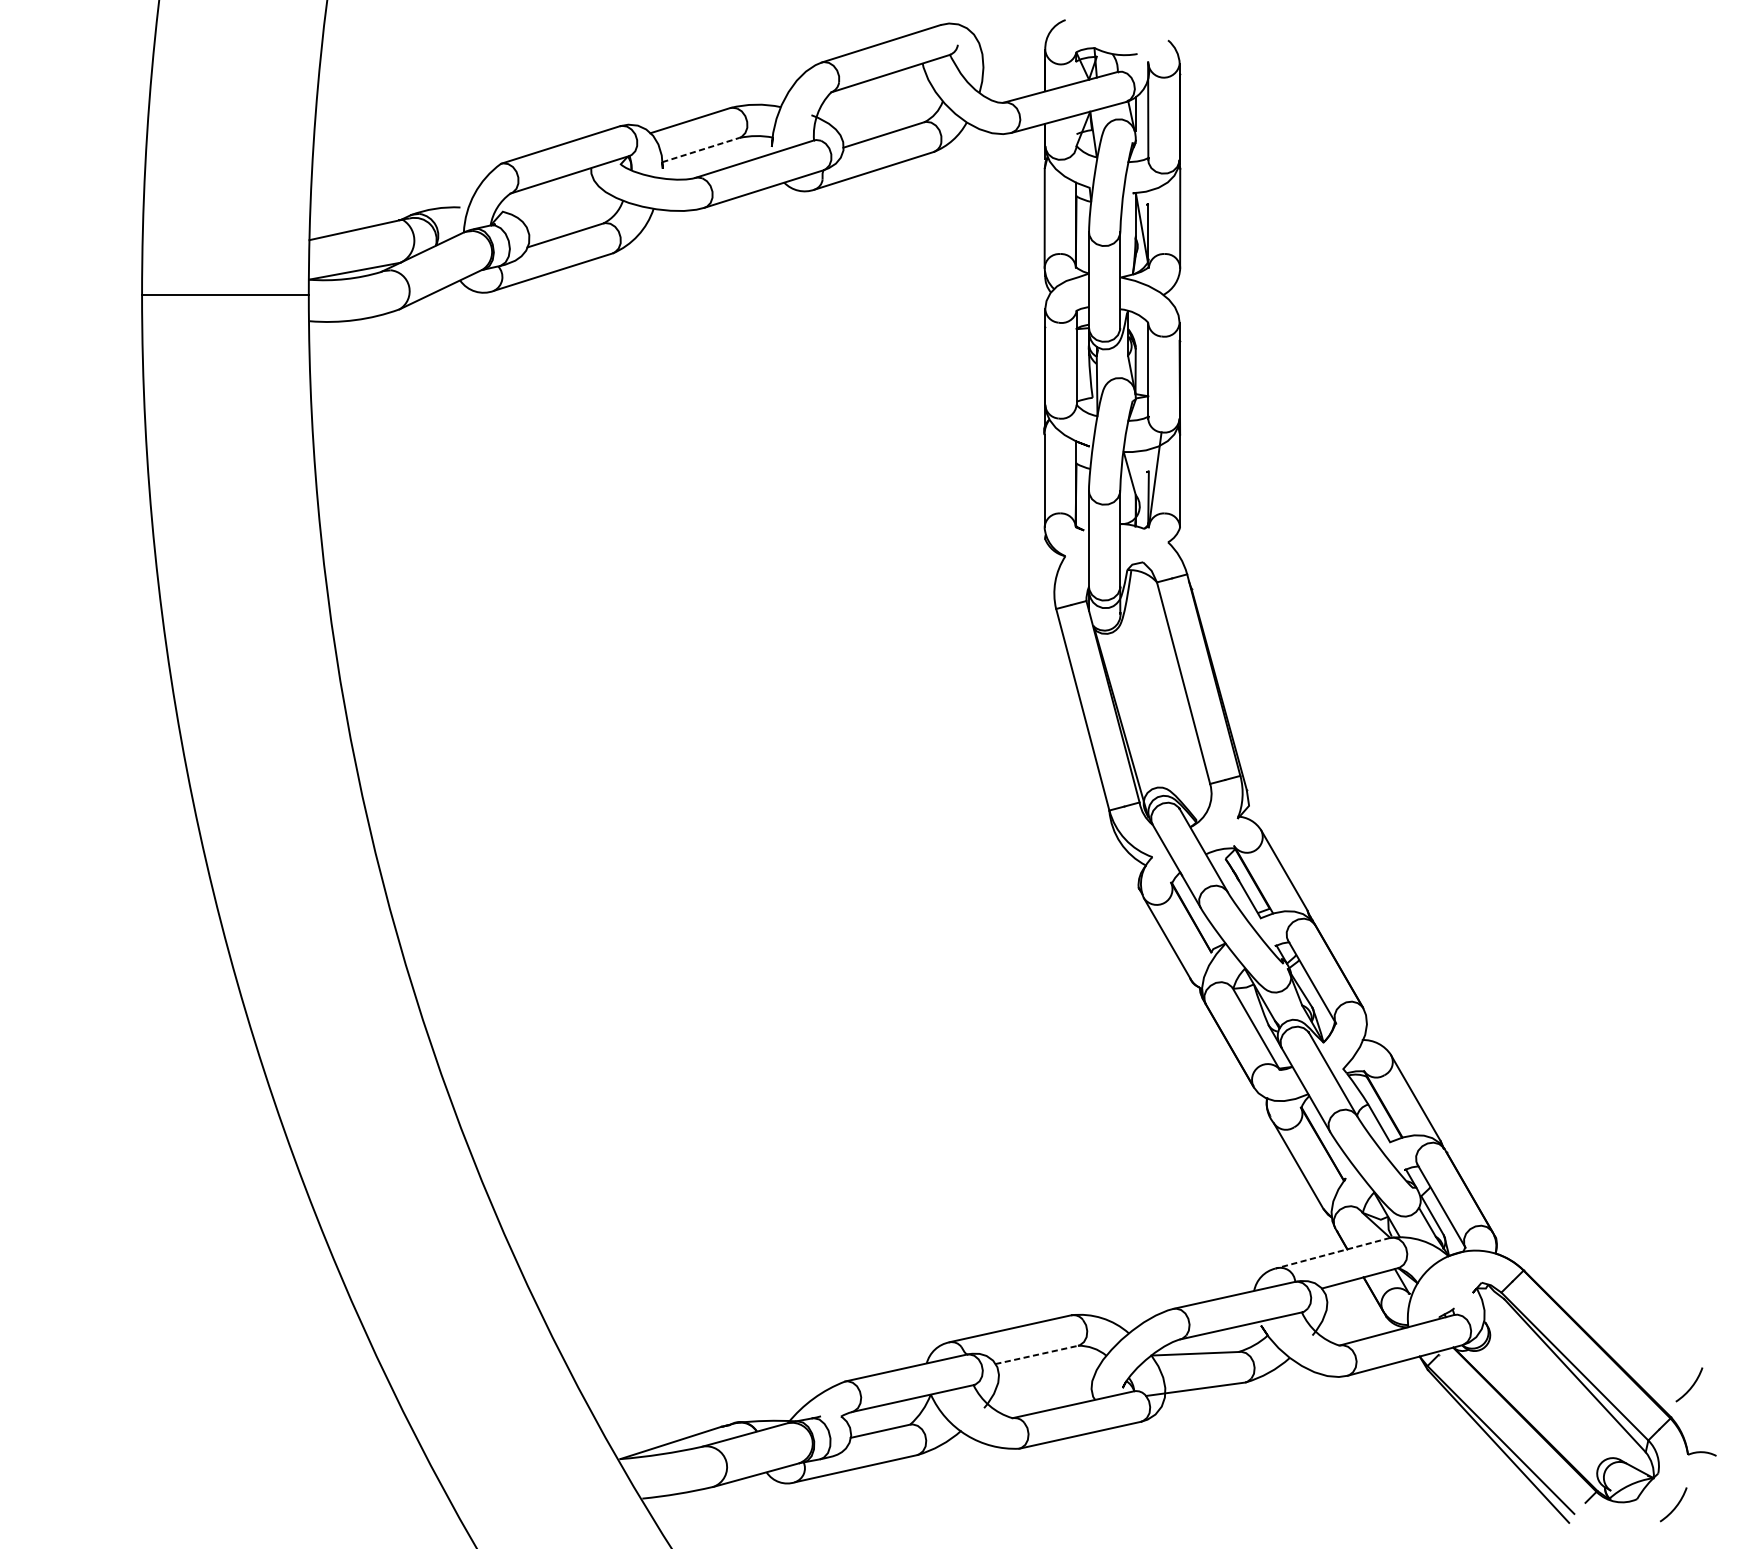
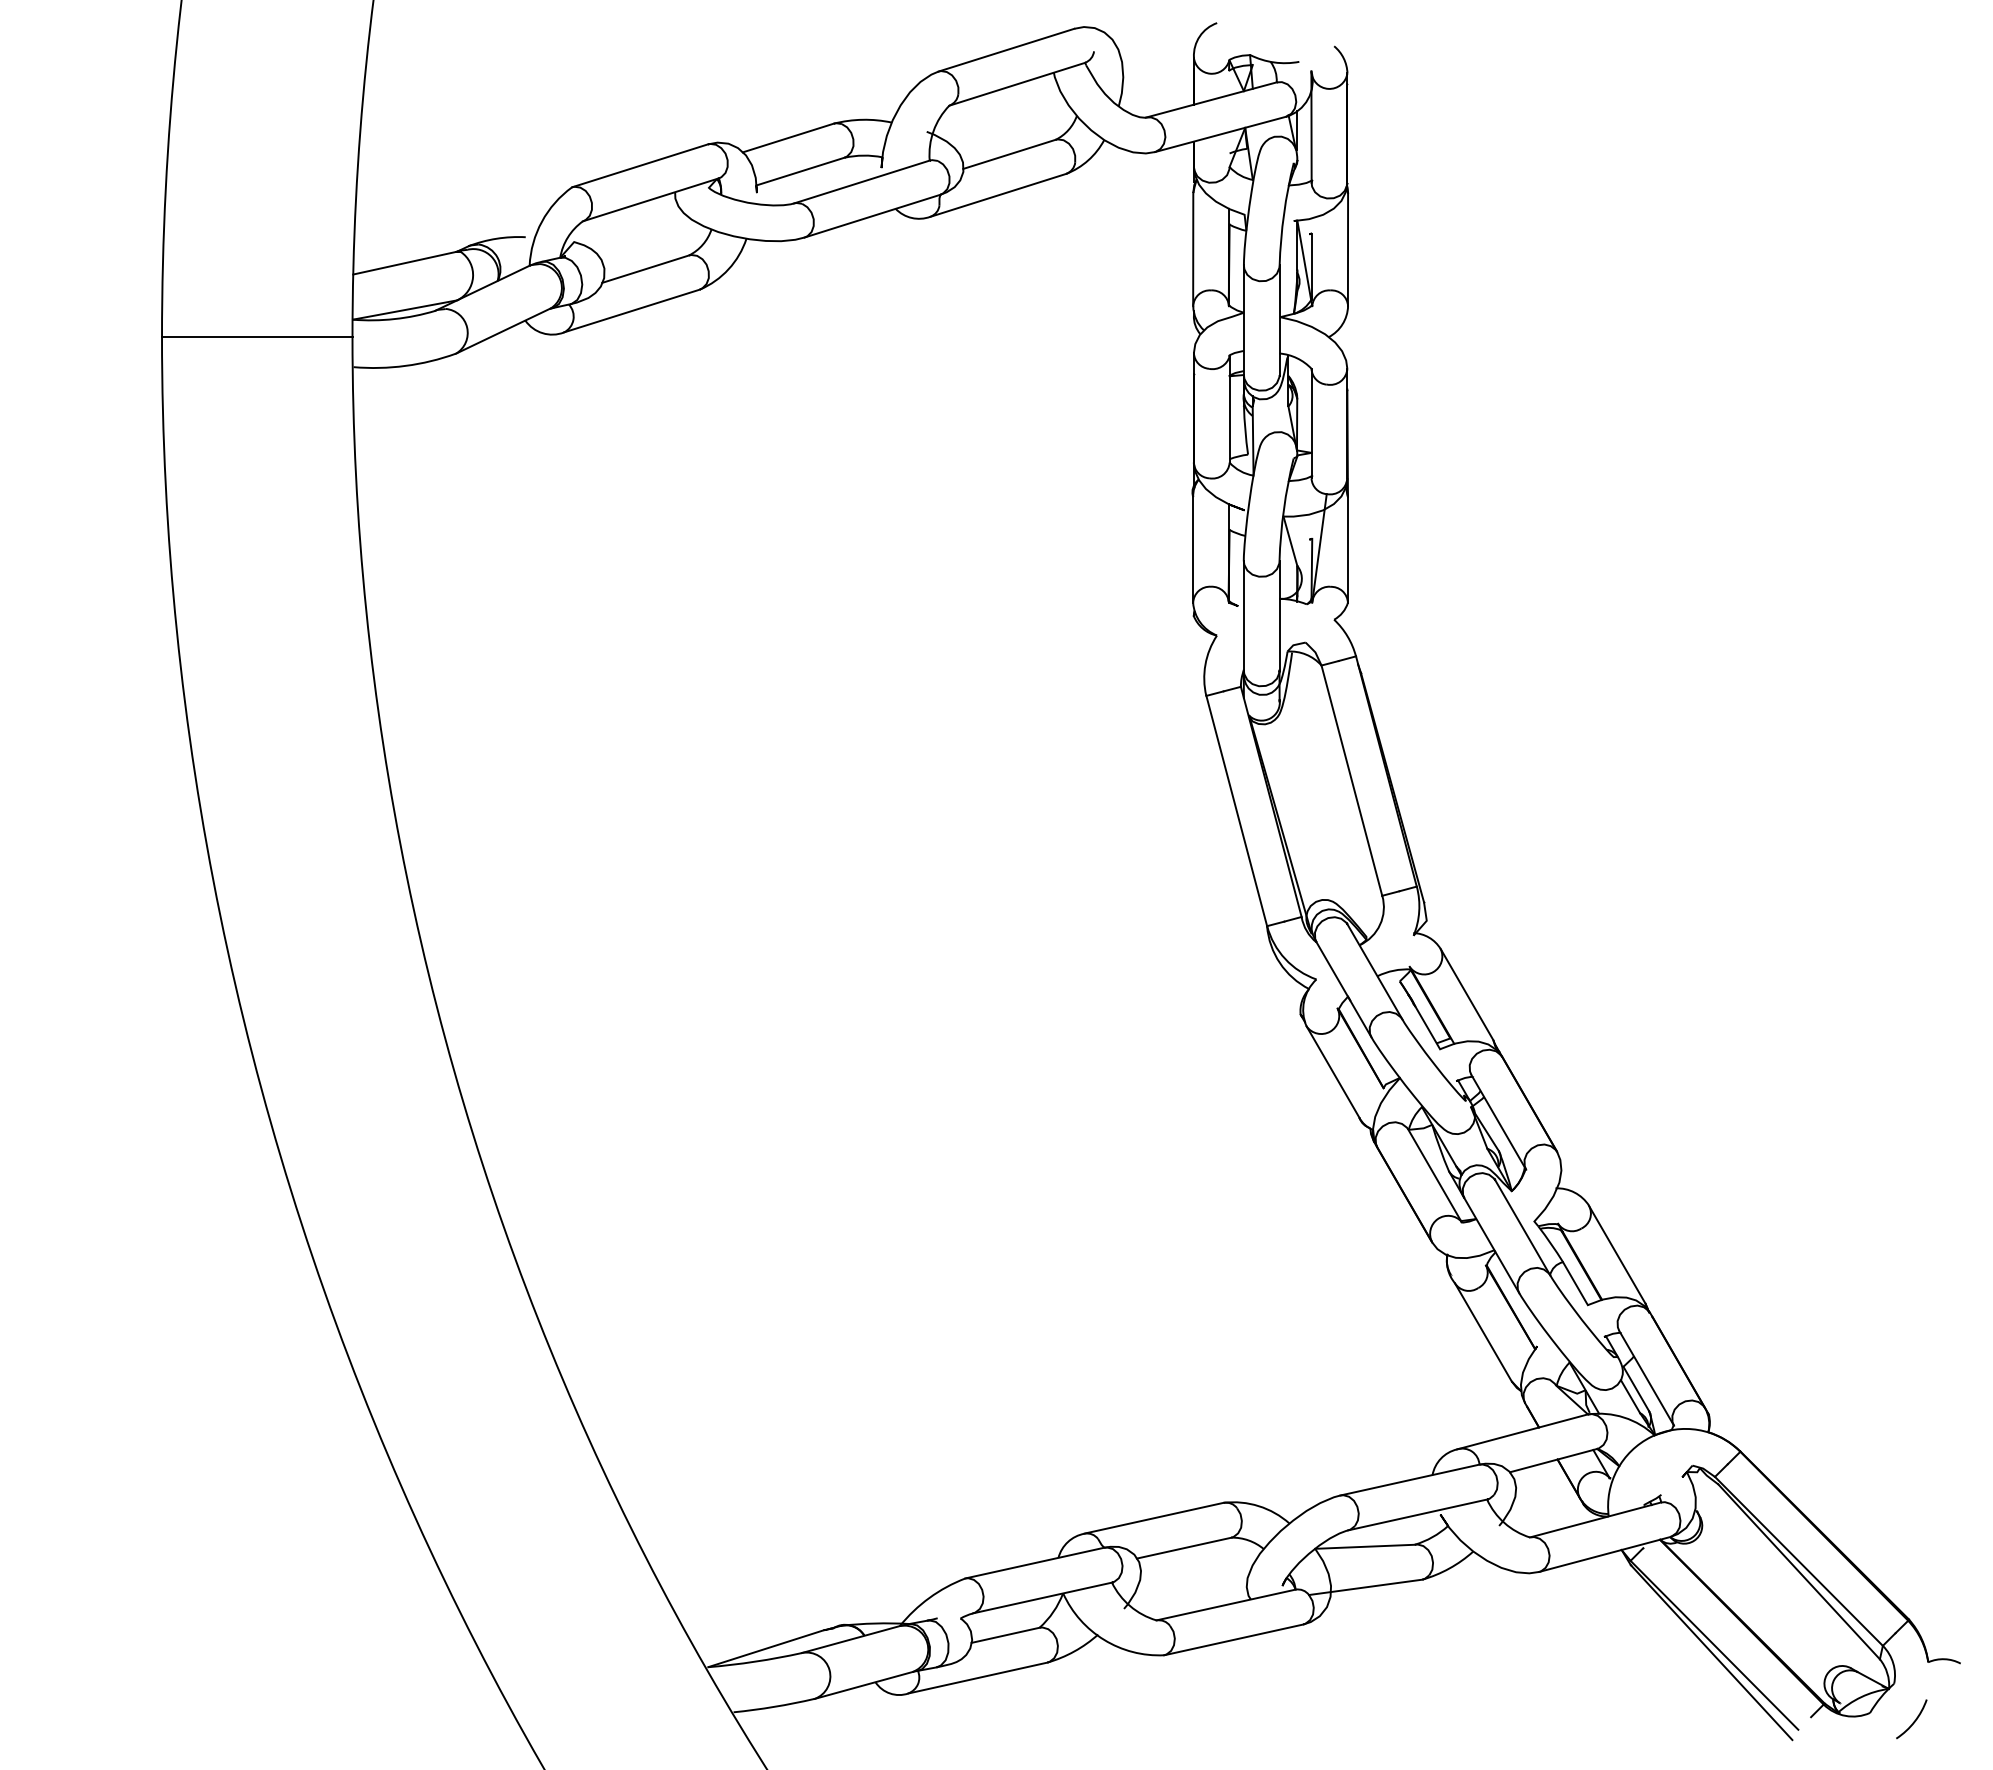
line: (700, 149) -> (800, 171), dashed -> solid
line: (1332, 1252) -> (1522, 1431), dashed -> solid
line: (1037, 1355) -> (1184, 1548), dashed -> solid
arc: (1690, 1386) -> (1931, 1584), removed

